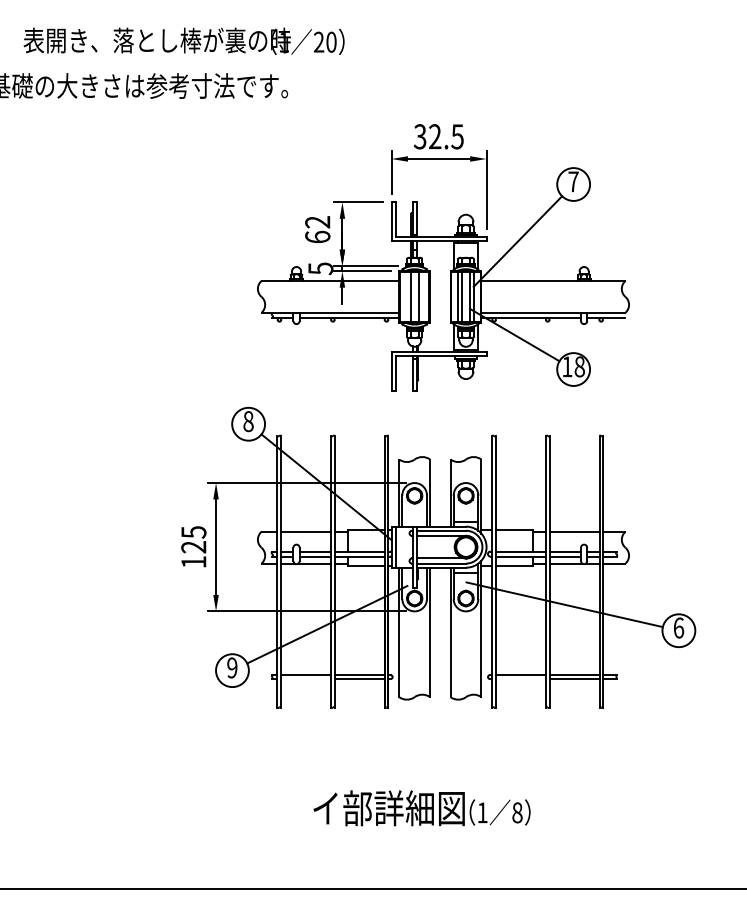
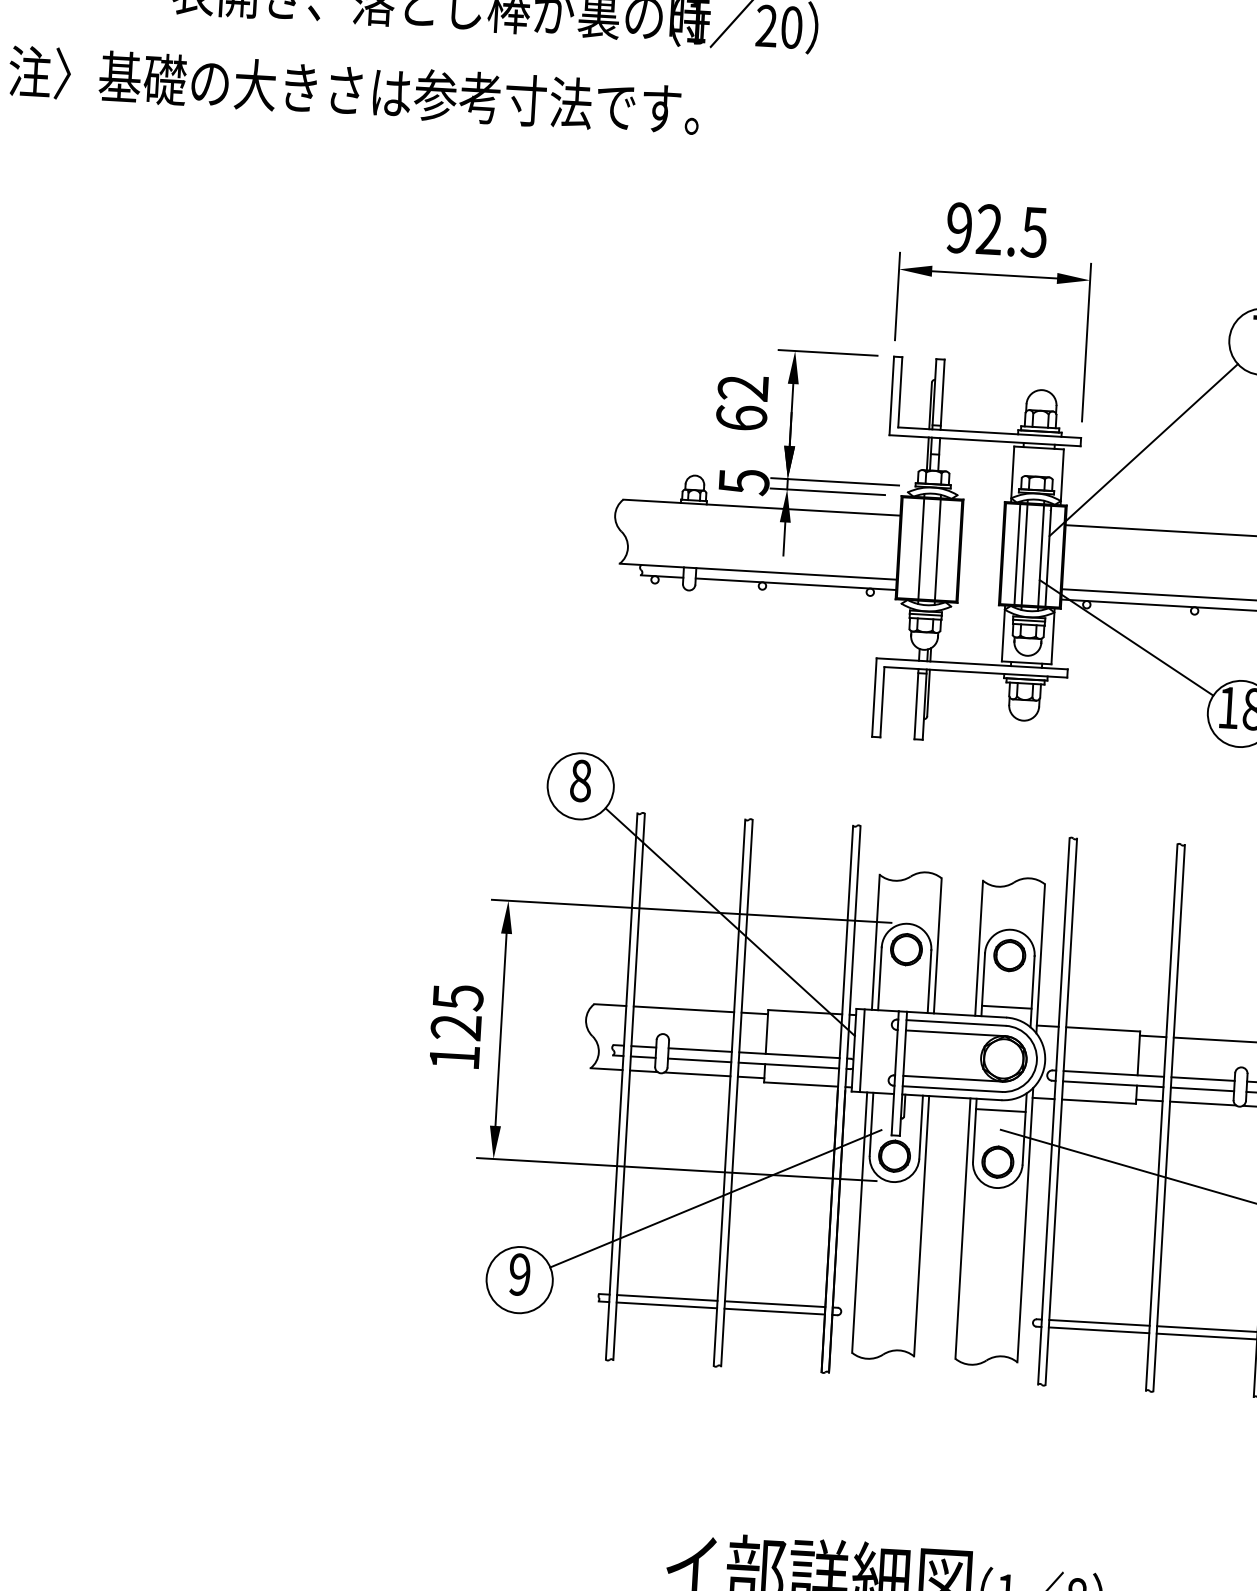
text: (419, 136) -> (957, 227), 32.5 -> 92.5
line: (306, 678) -> (667, 1304), added
line: (520, 678) -> (1098, 1329), added

